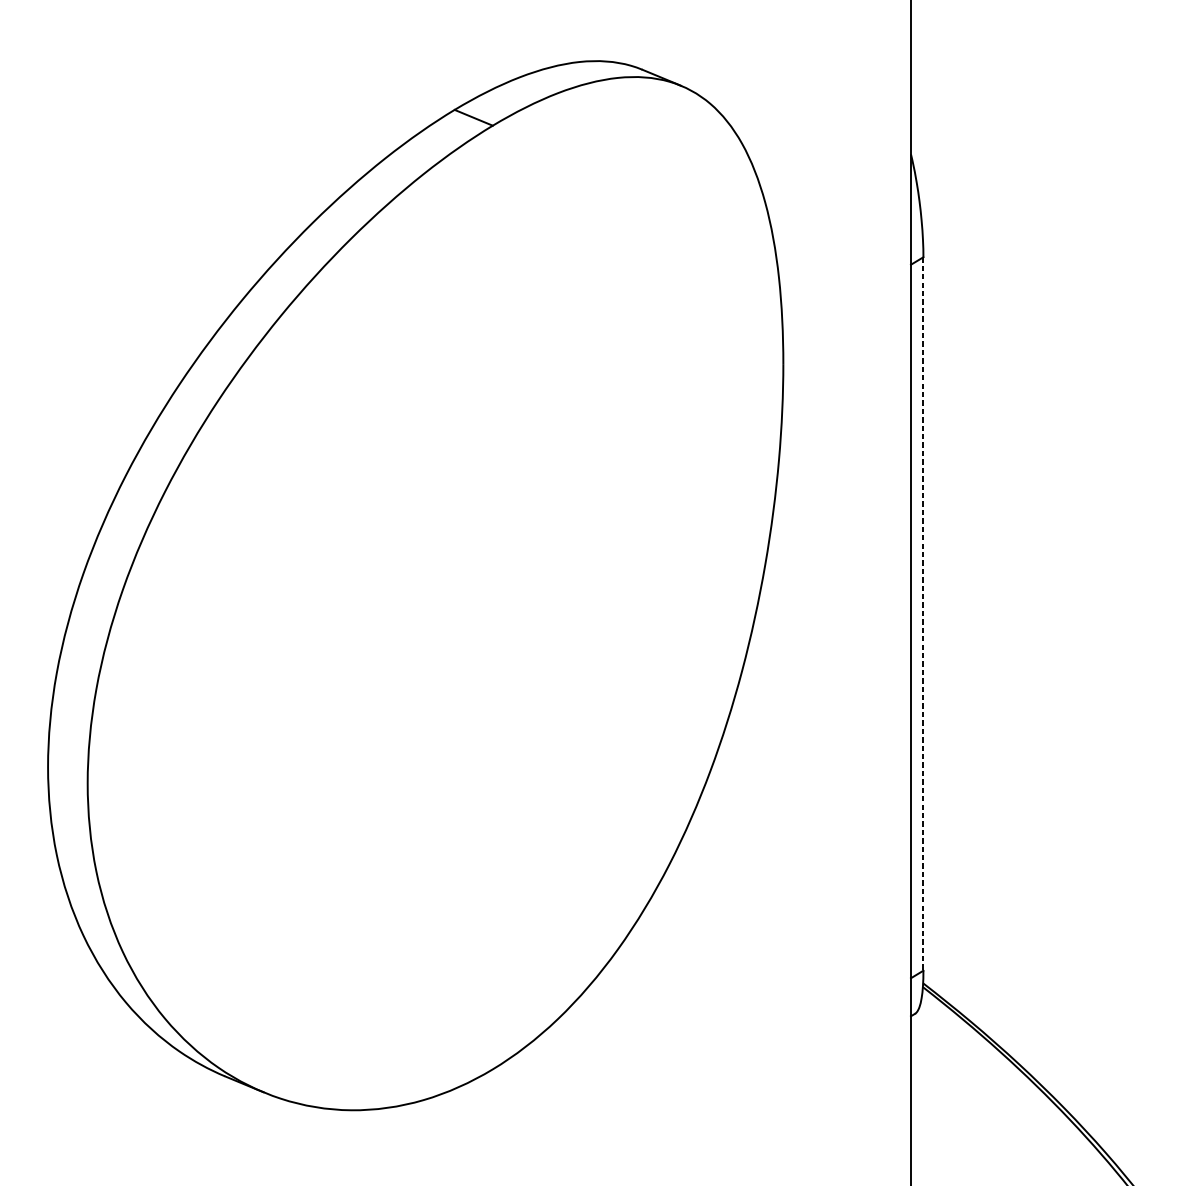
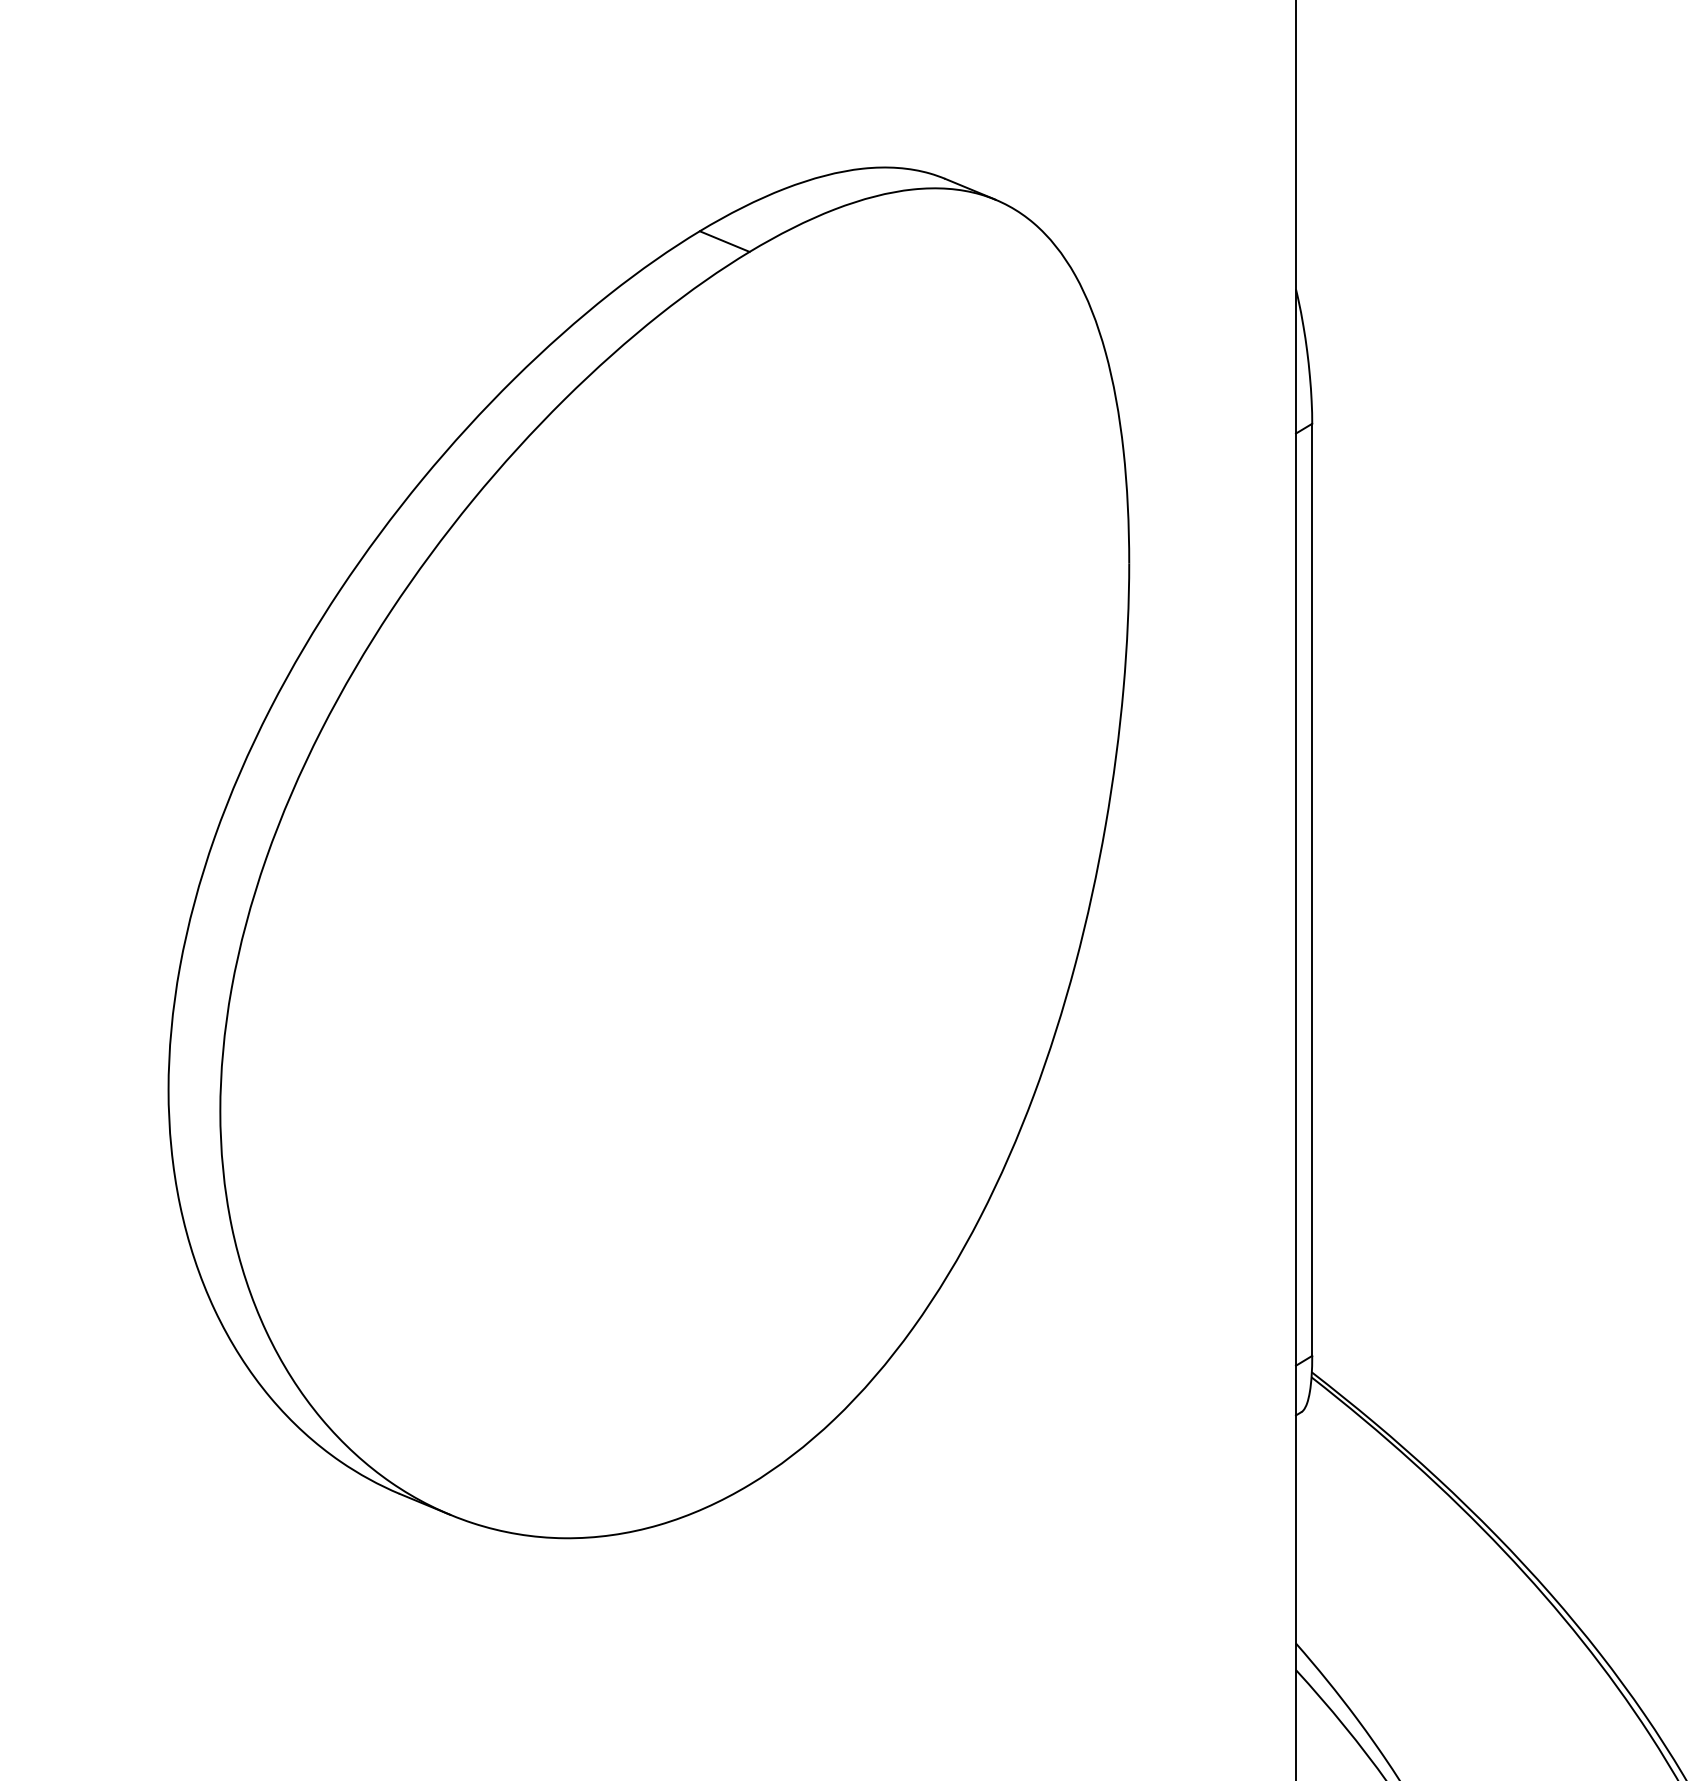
line: (923, 614) -> (1312, 890), dashed -> solid

